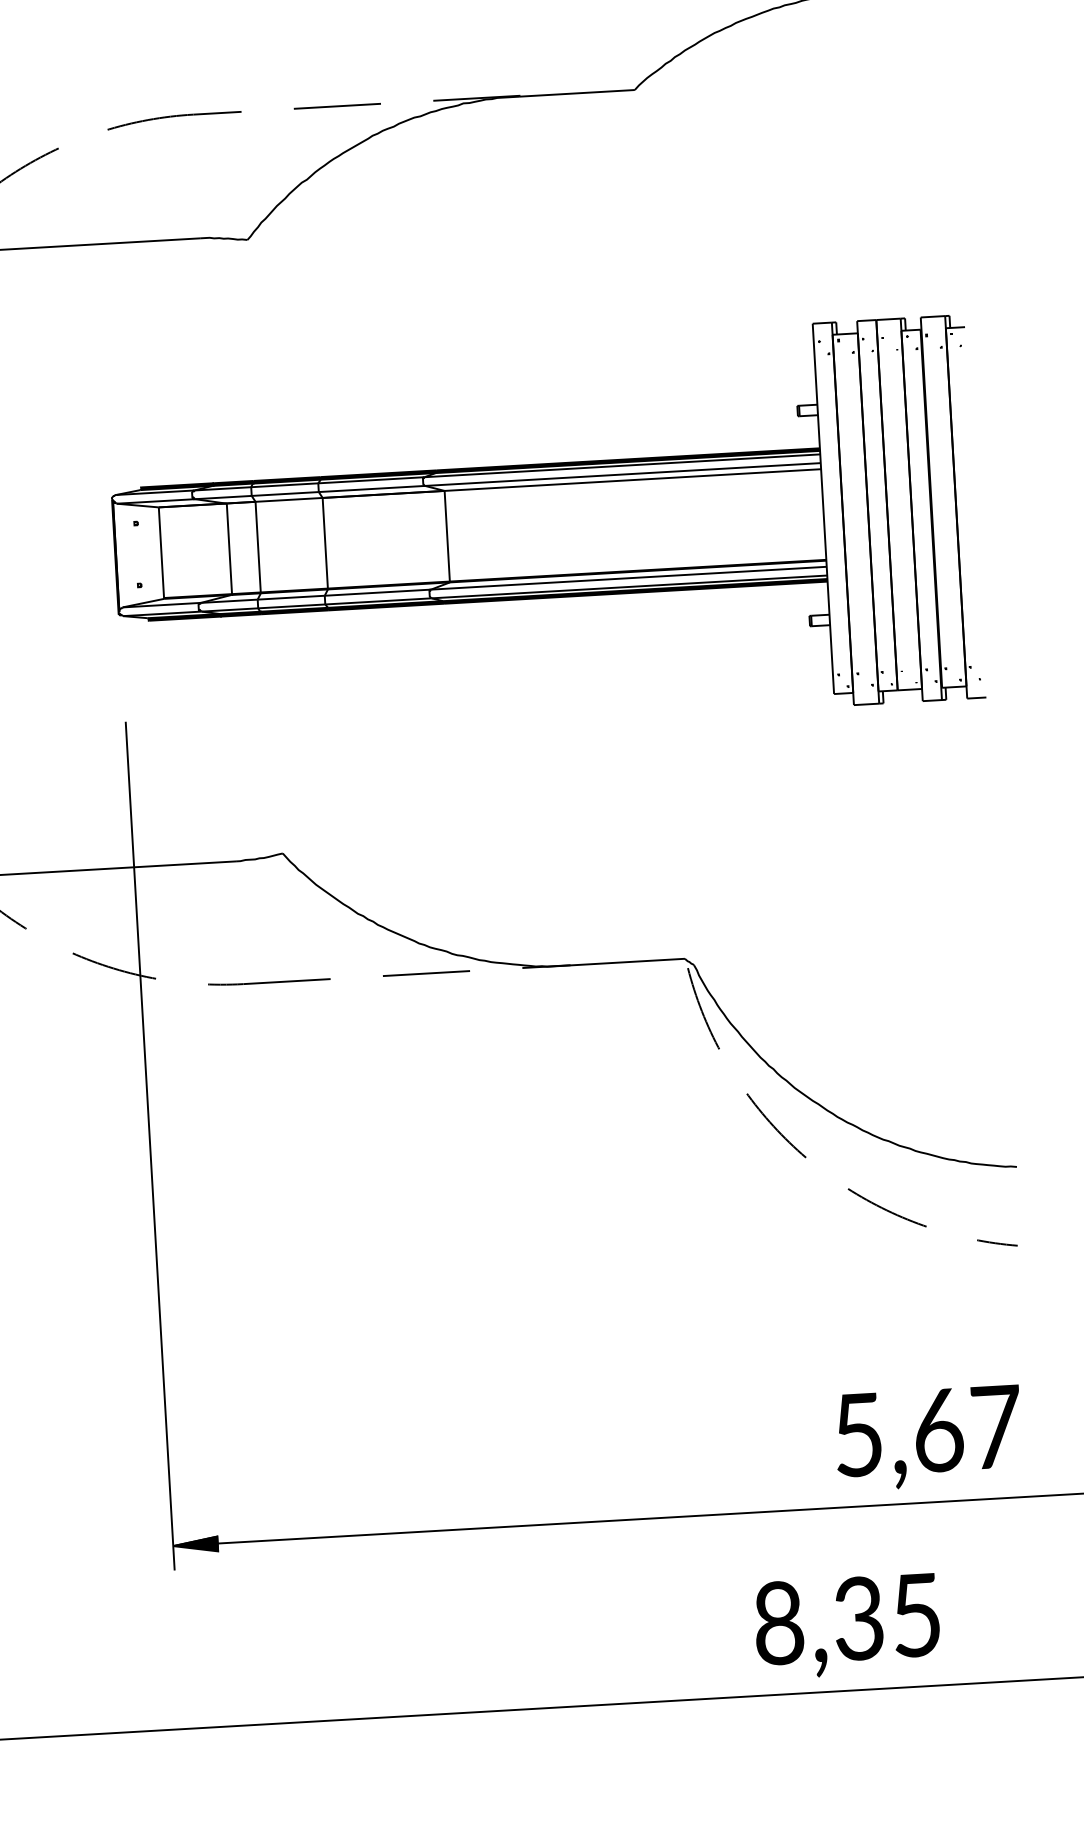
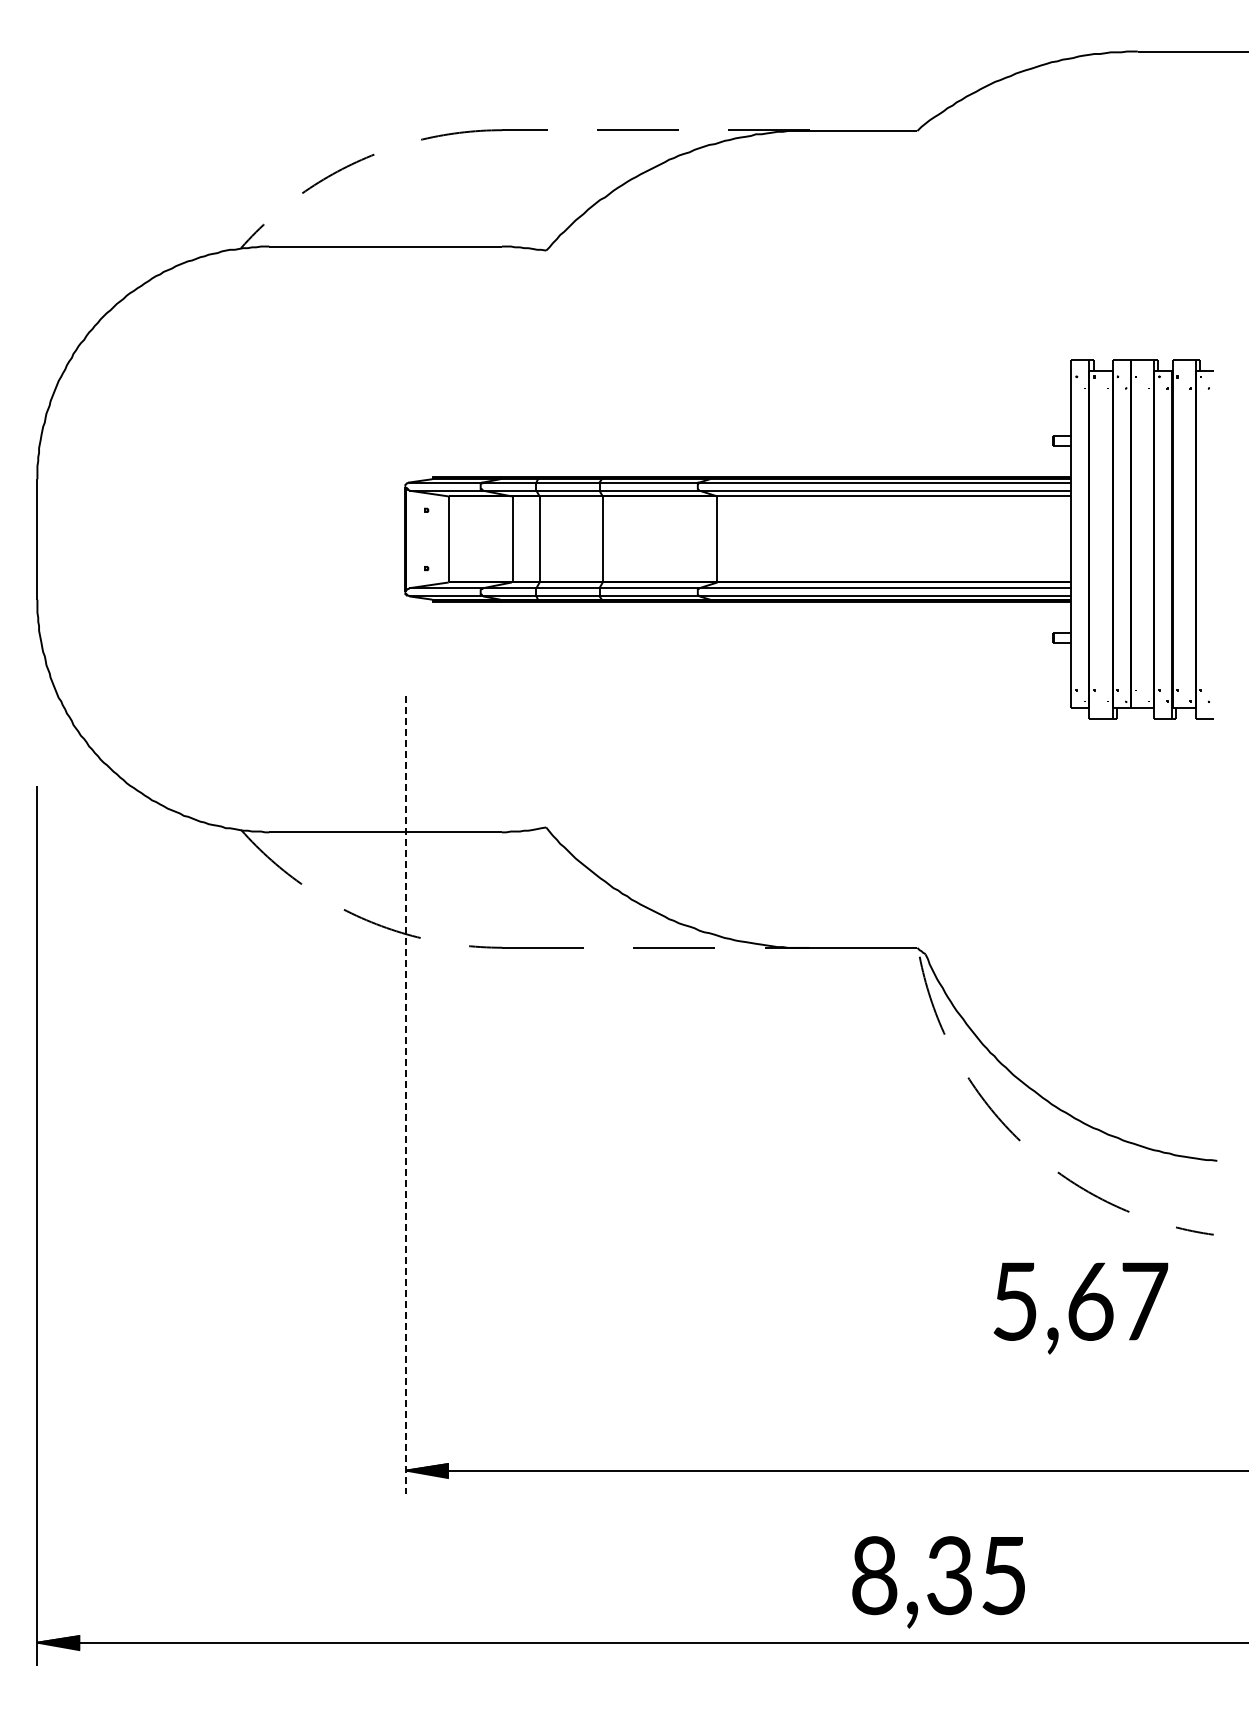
line: (150, 1147) -> (406, 1095), solid -> dashed
text: (928, 1438) -> (1080, 1308), moved
text: (847, 1626) -> (938, 1582), moved

